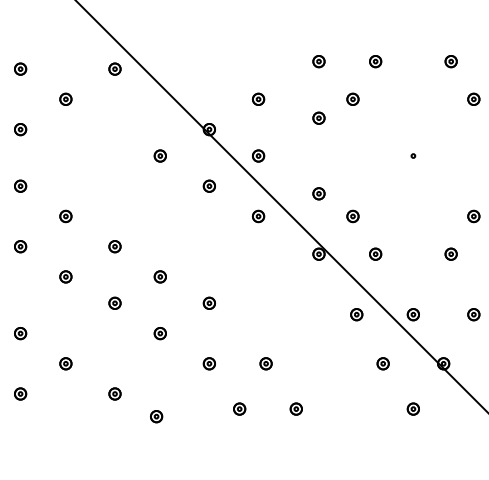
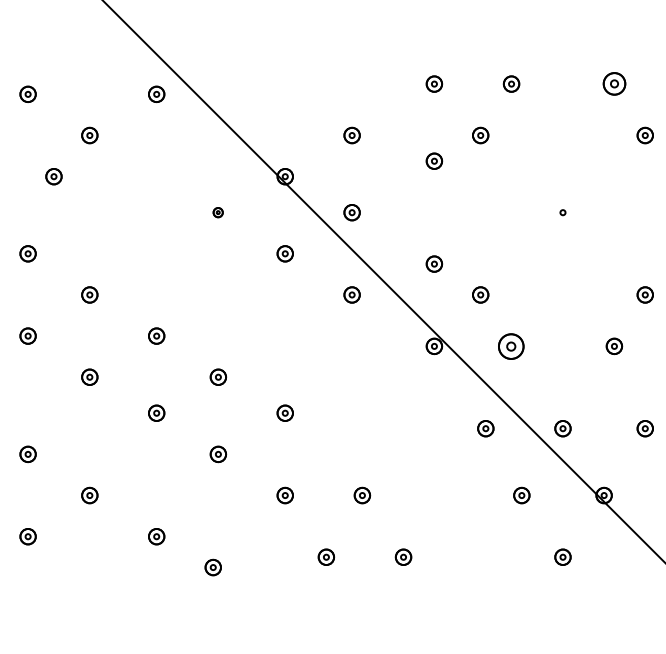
part: (450, 61) -> (613, 83), size x1.4
part: (20, 129) -> (53, 176), moved
part: (159, 155) -> (217, 211), size x0.6
part: (375, 253) -> (511, 345), size x1.6

